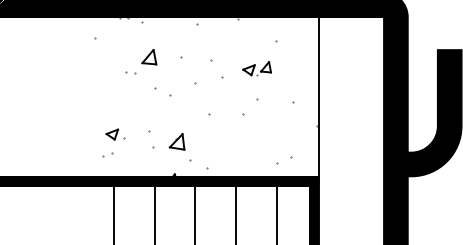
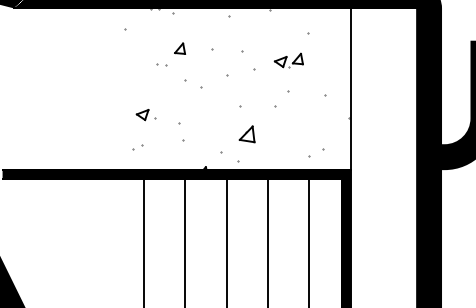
part: (148, 56) -> (179, 48), size x0.71
part: (115, 135) -> (145, 115), moved
part: (176, 142) -> (246, 134), moved

